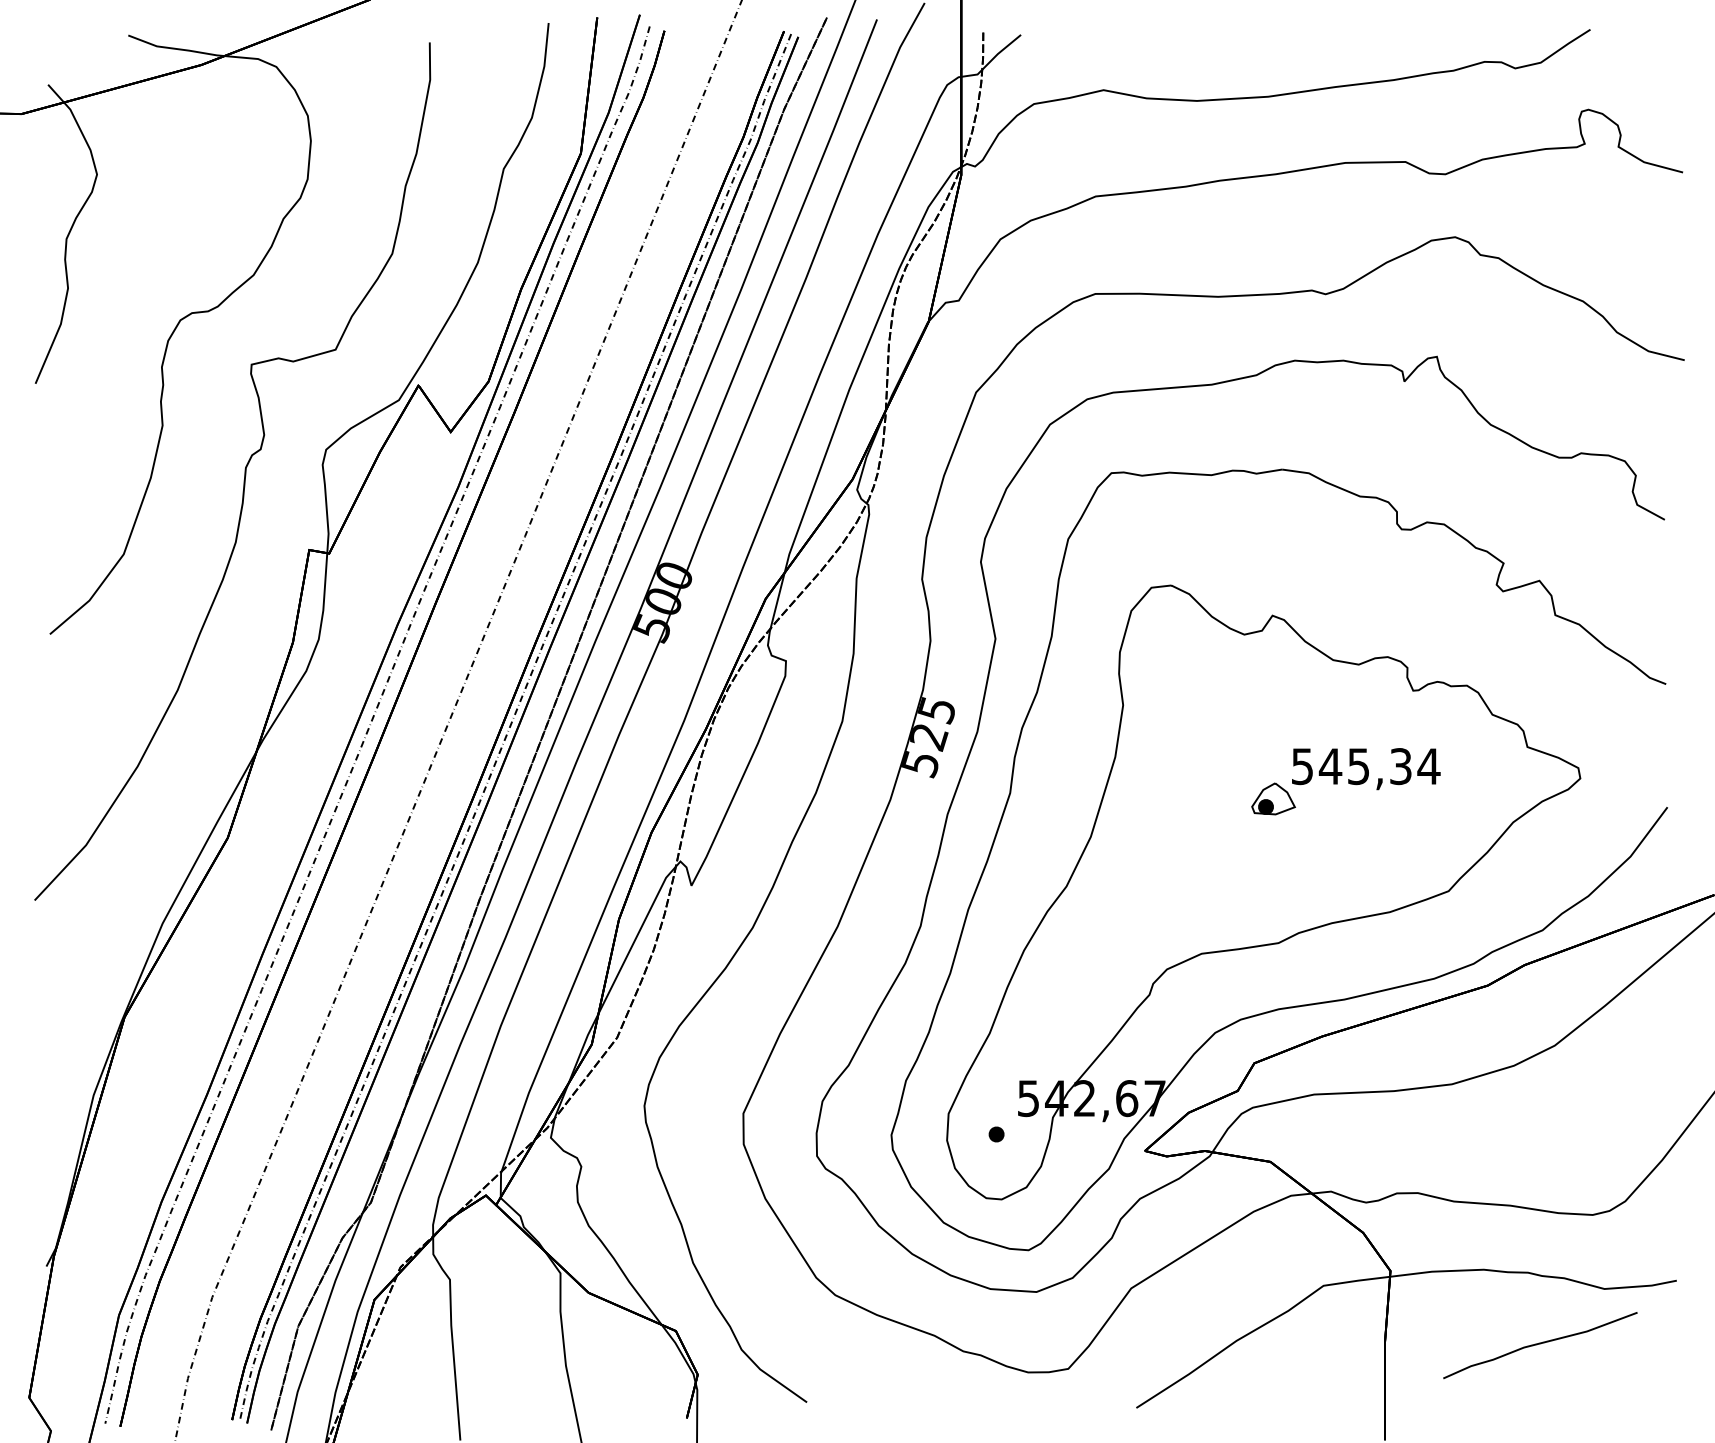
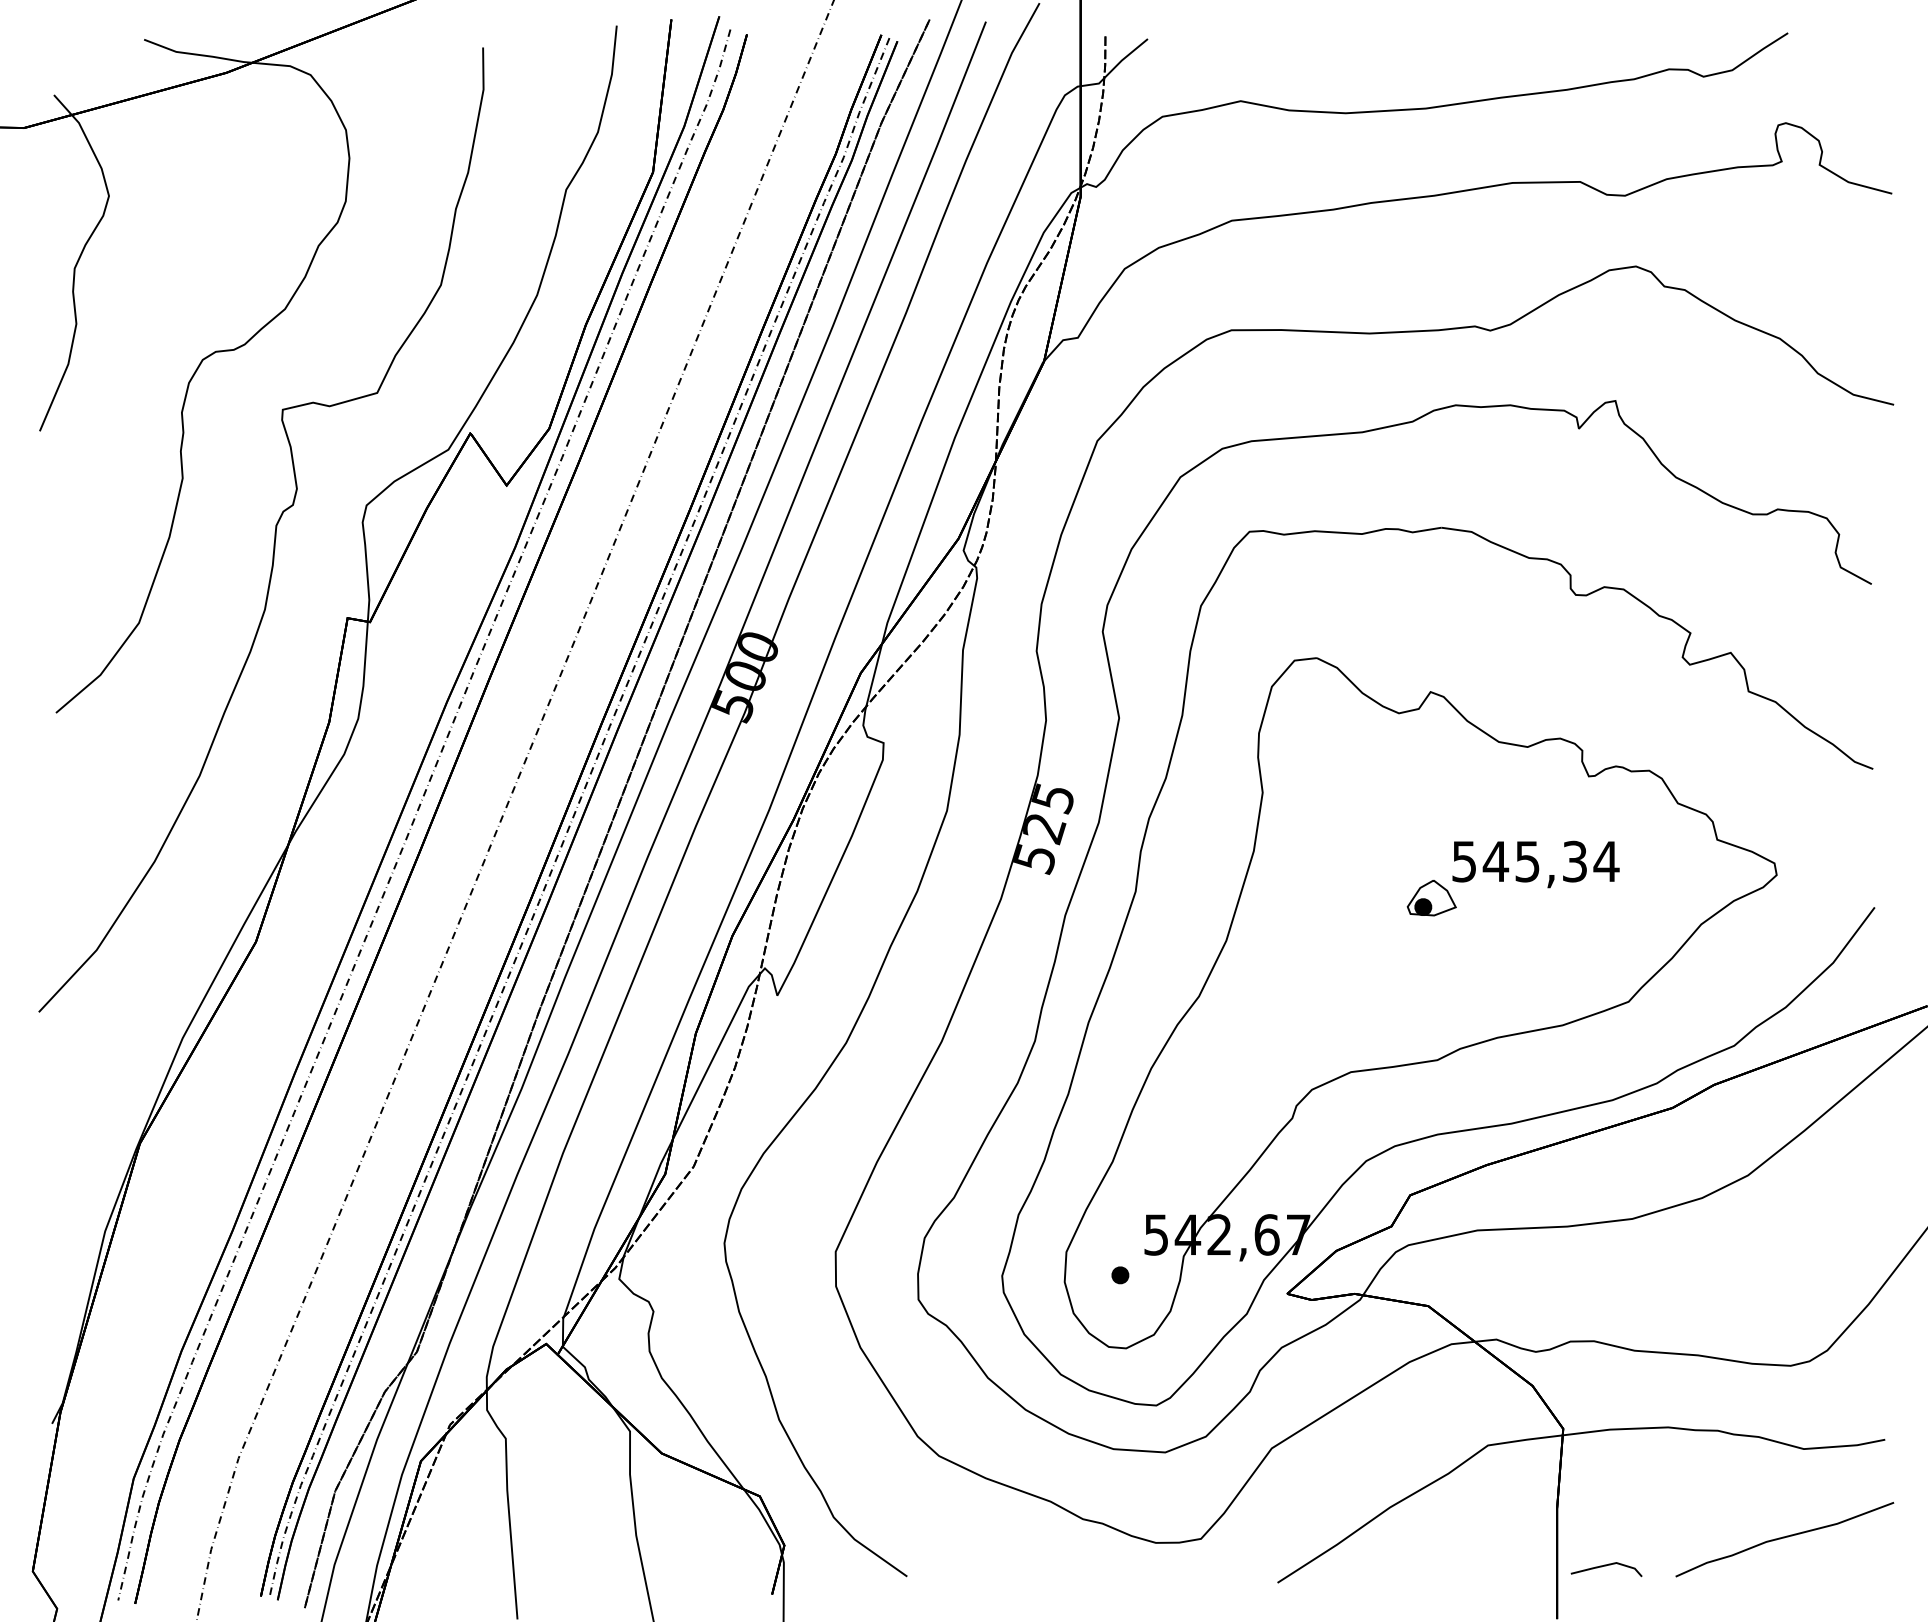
curve: (1540, 1344) -> (1784, 1538), moved
line: (1428, 1393) -> (1606, 1566), added

